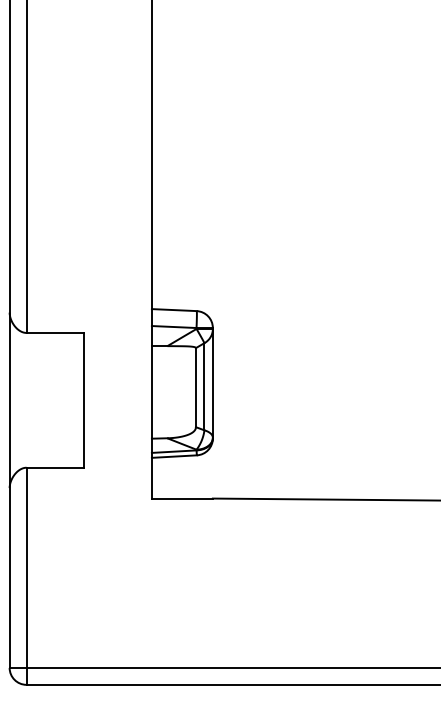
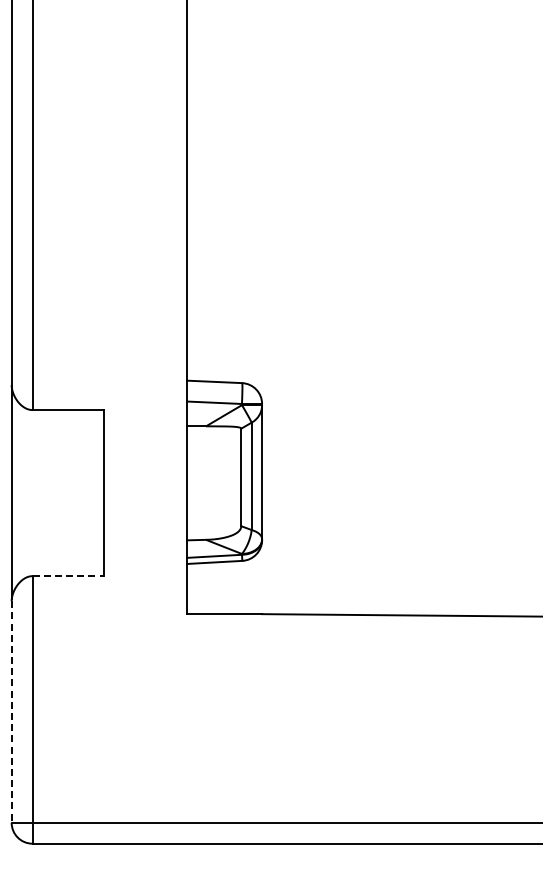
line: (55, 468) -> (68, 576), solid -> dashed
line: (9, 578) -> (11, 712), solid -> dashed

